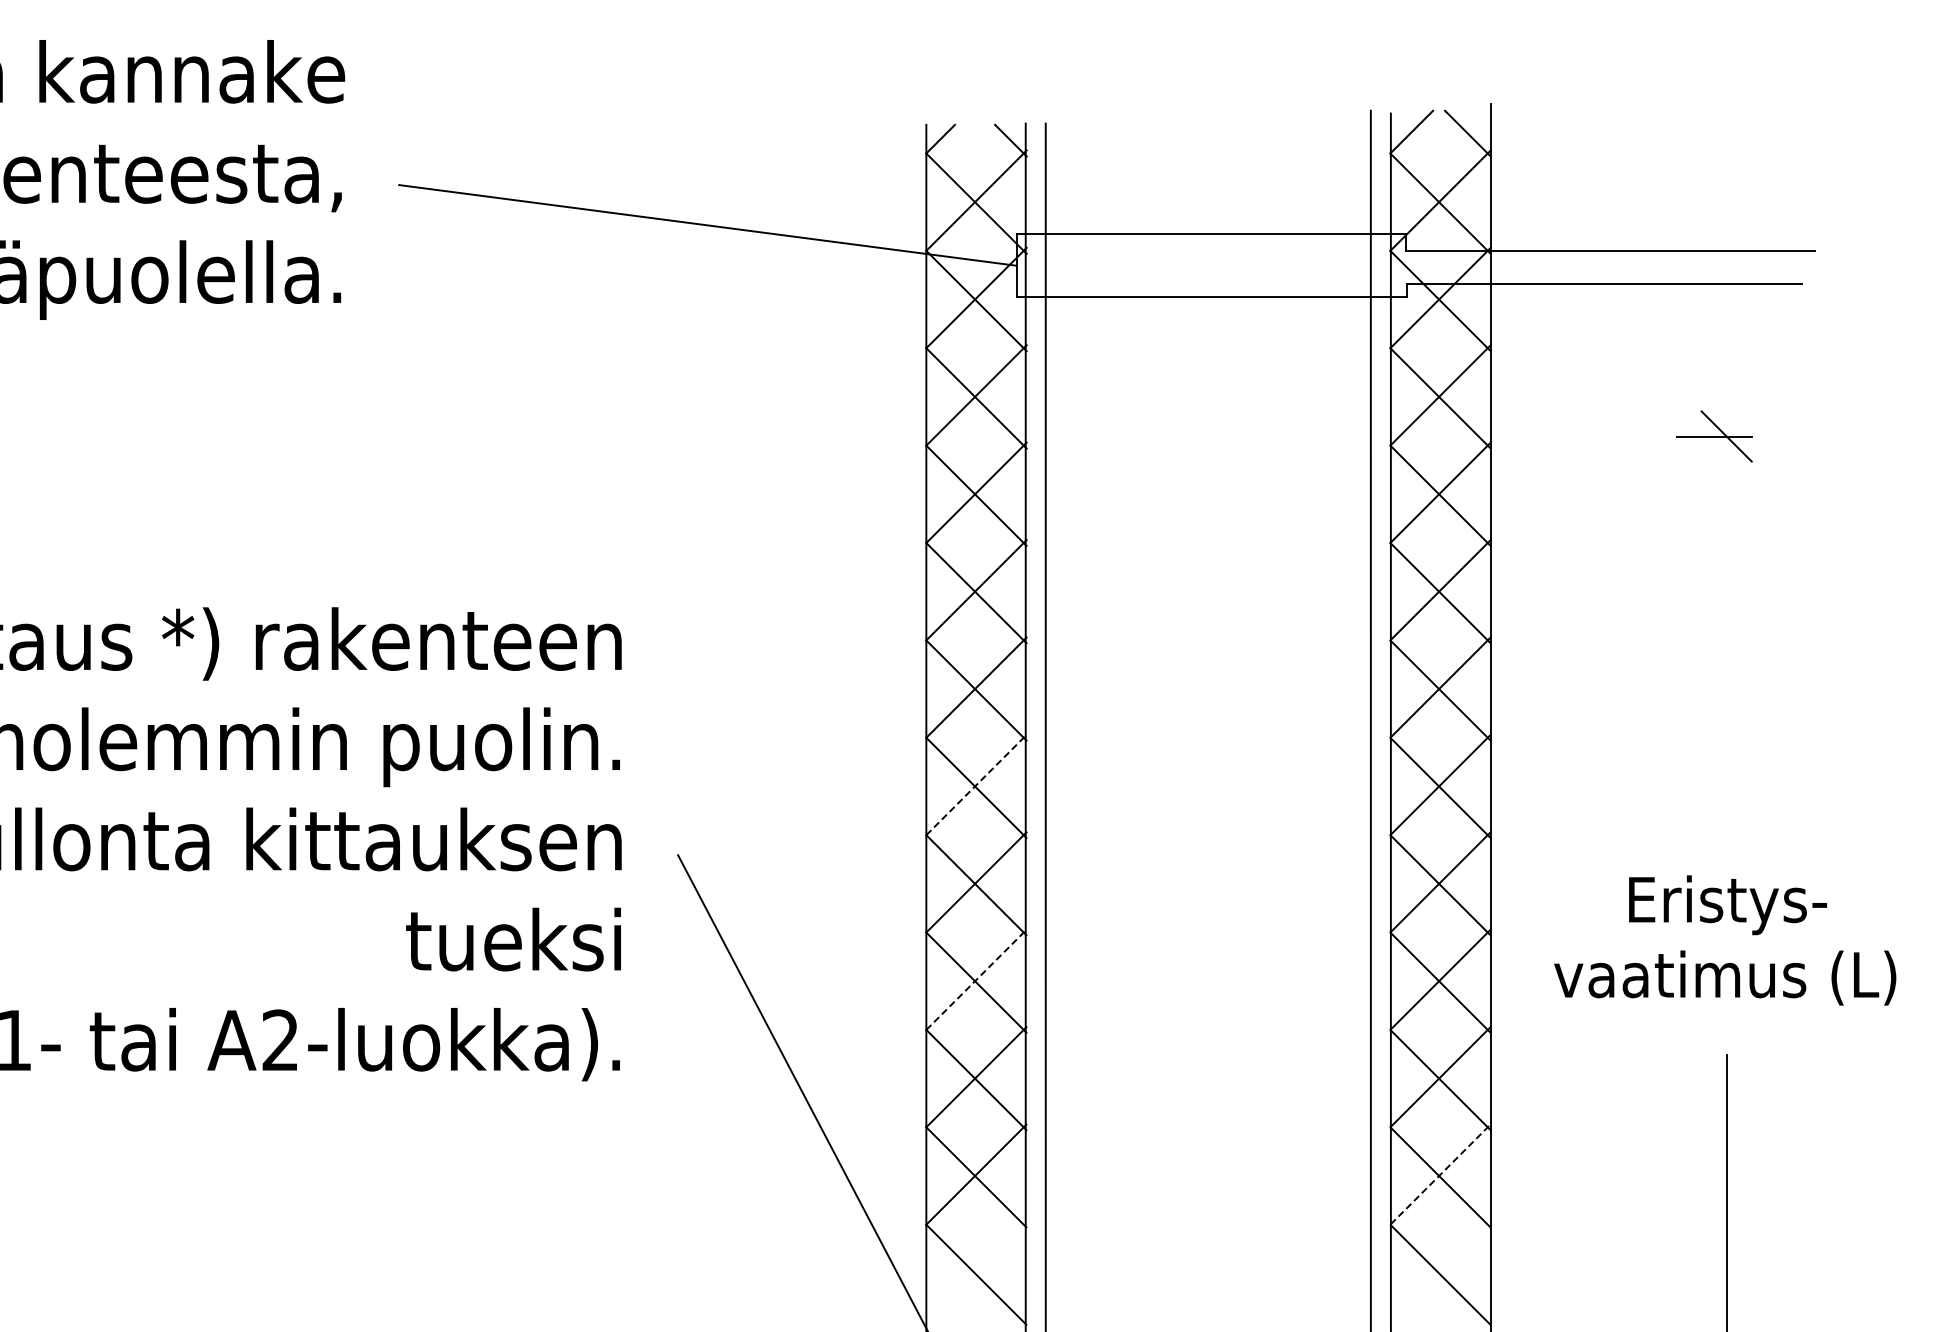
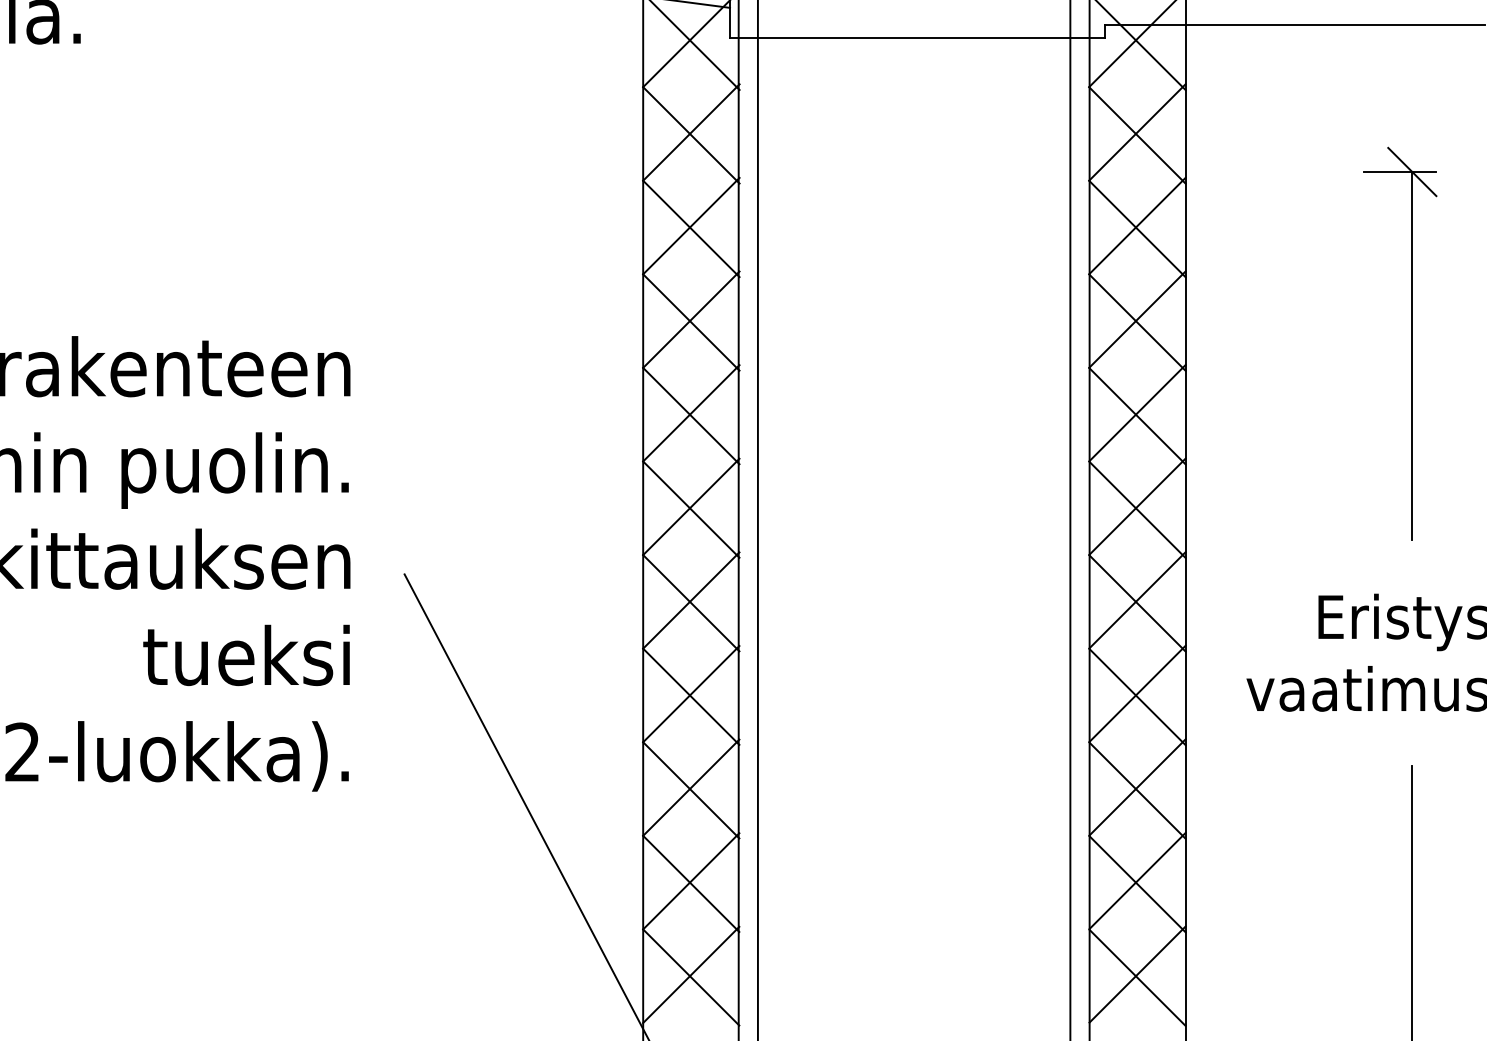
line: (1726, 627) -> (1412, 355), added
line: (976, 785) -> (691, 507), dashed -> solid
line: (976, 979) -> (691, 693), dashed -> solid
line: (1440, 1174) -> (1137, 881), dashed -> solid
line: (1440, 1271) -> (1137, 974), added
line: (976, 1272) -> (691, 975), added

